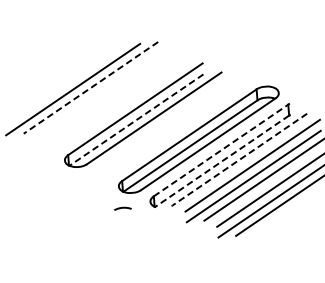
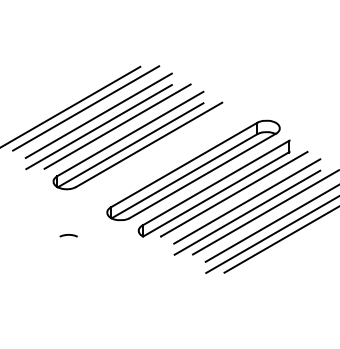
line: (90, 87) -> (85, 108), dashed -> solid
line: (103, 93) -> (98, 115), added
line: (122, 102) -> (117, 126), added
line: (104, 105) -> (98, 127), added
line: (136, 120) -> (130, 145), dashed -> solid
line: (221, 150) -> (216, 183), dashed -> solid
line: (239, 159) -> (234, 194), dashed -> solid
line: (221, 161) -> (215, 194), dashed -> solid
curve: (122, 208) -> (68, 235), moved

